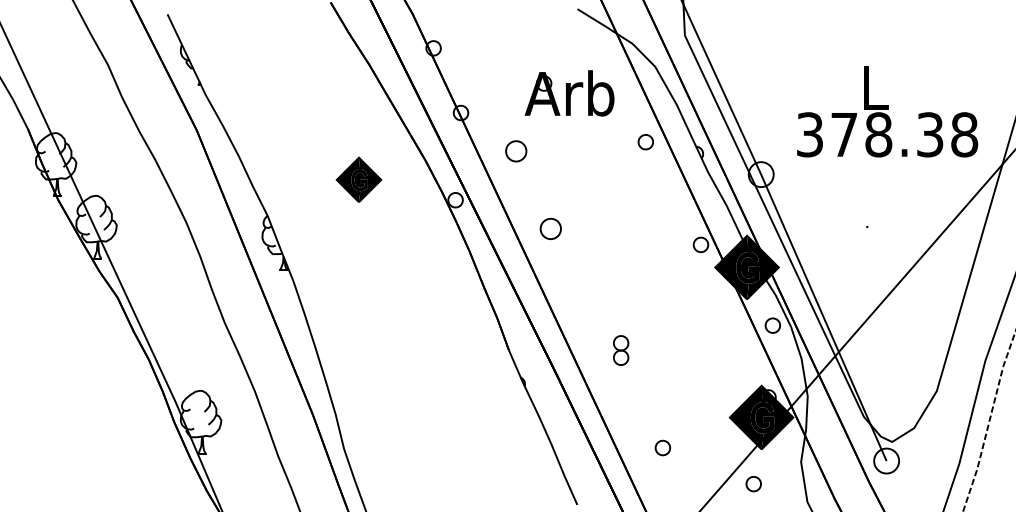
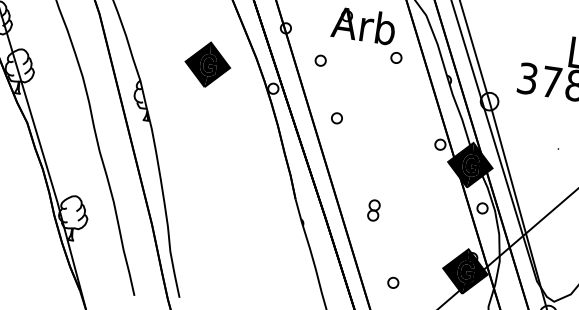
part: (645, 142) -> (396, 58), moved
part: (516, 151) -> (320, 60), size x0.71
part: (358, 179) -> (207, 64), size x1.43
part: (550, 228) -> (336, 118), size x0.71

